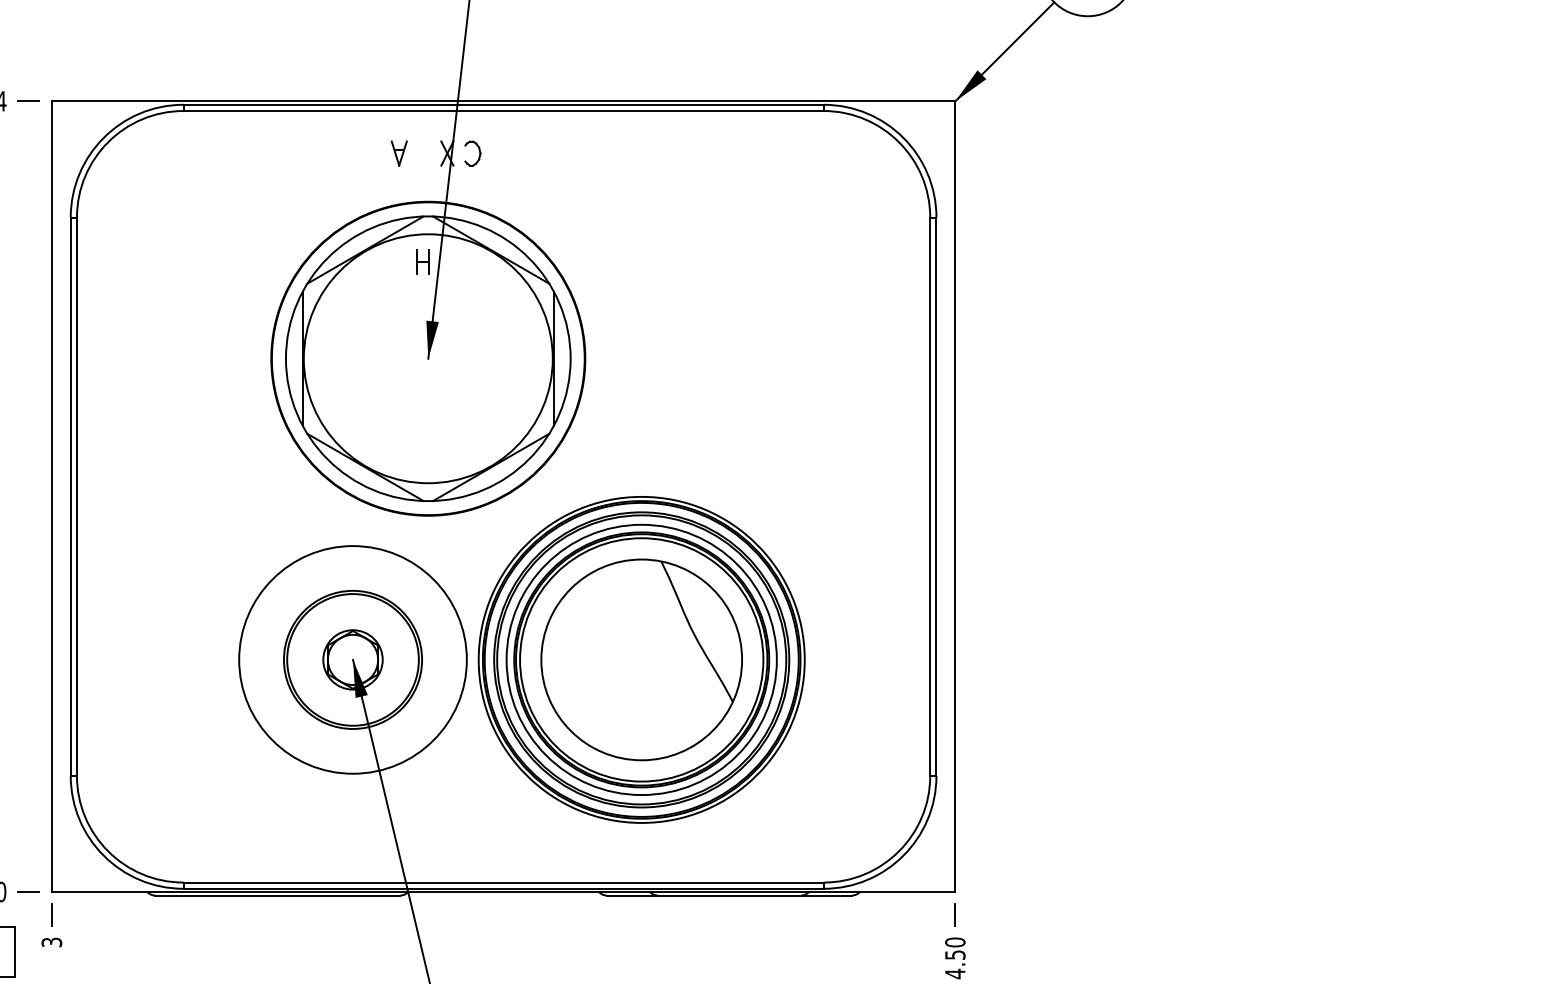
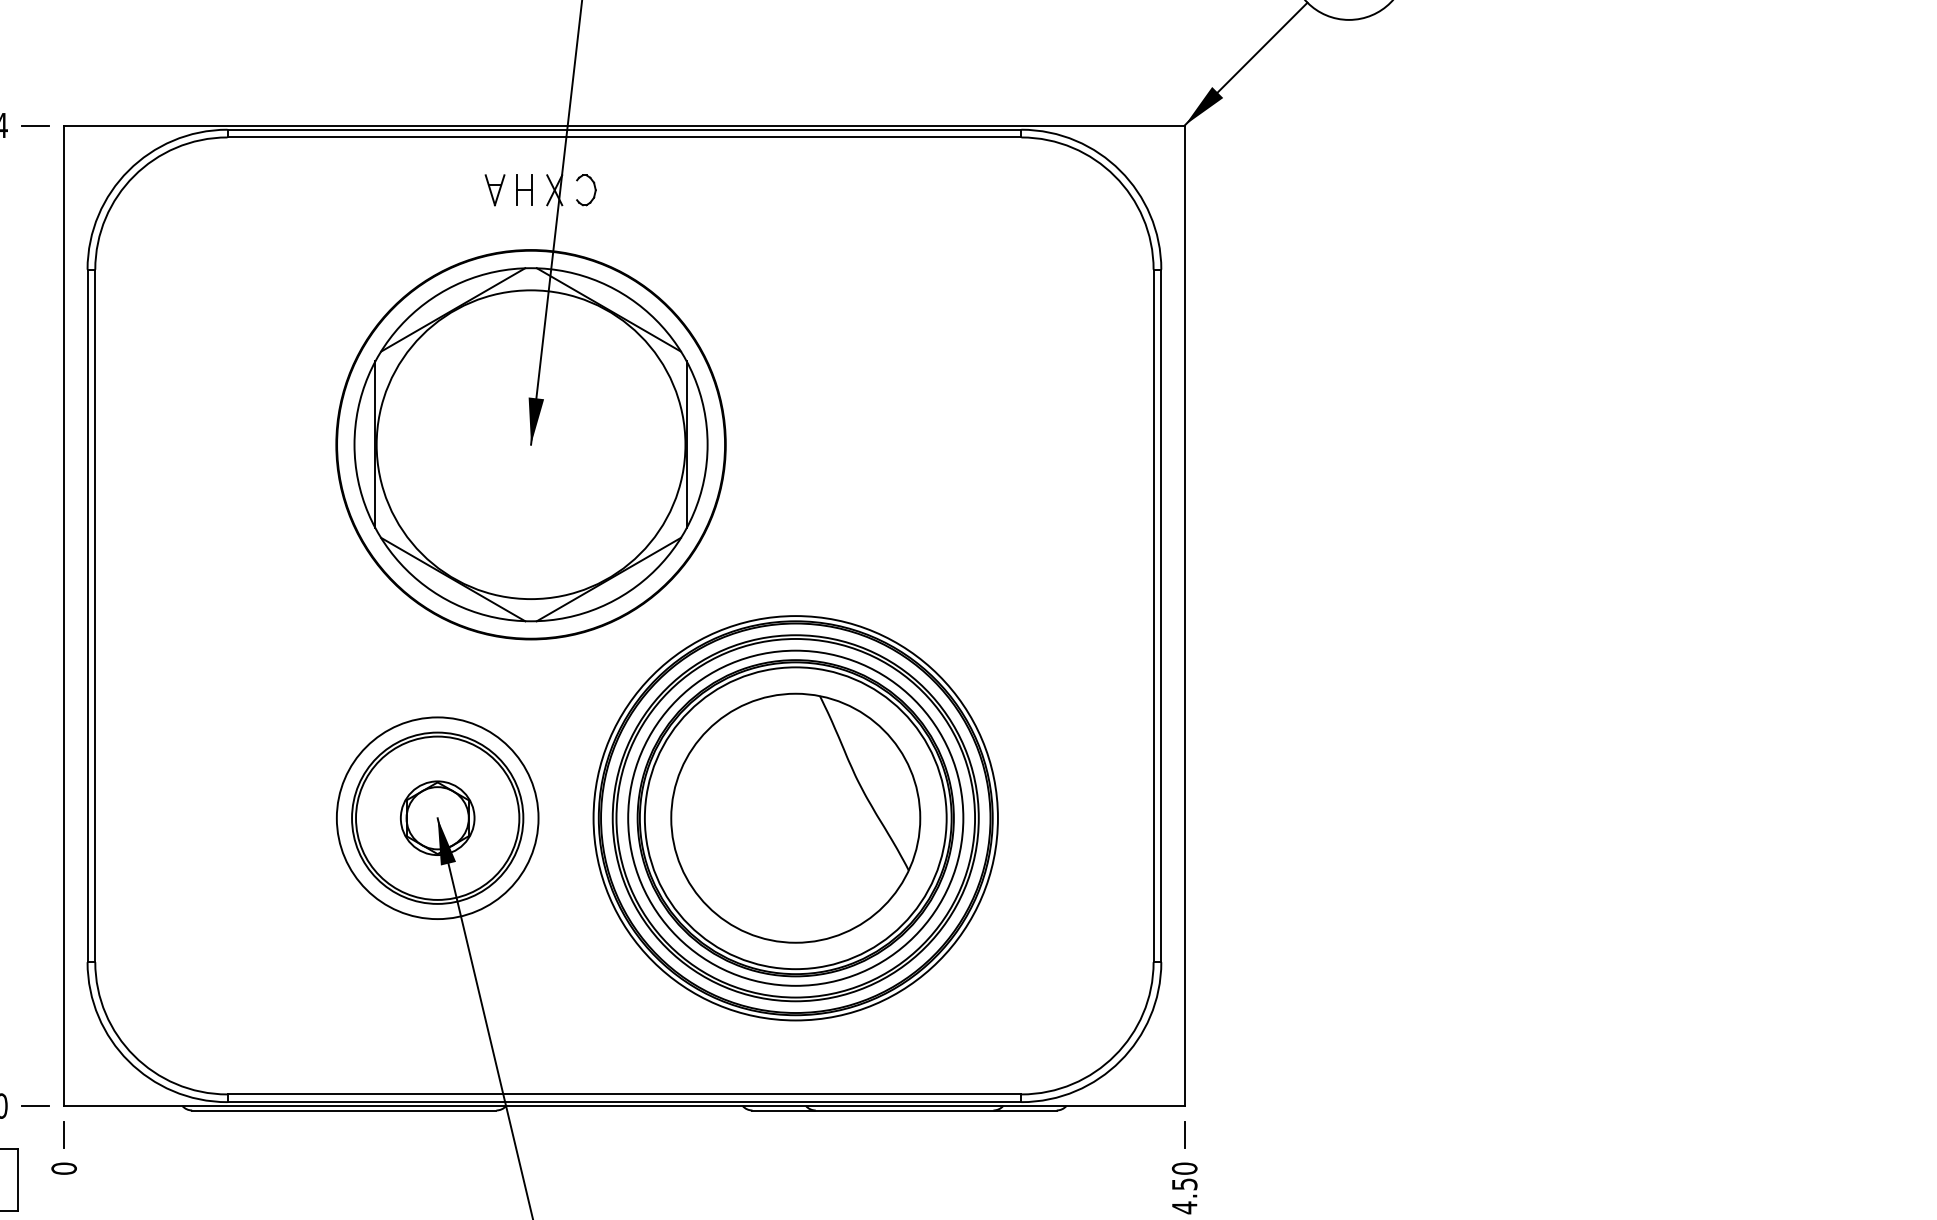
part: (422, 261) -> (523, 190), moved
circle: (352, 659) -> (437, 817), size x0.71
text: (51, 942) -> (63, 1168), 3 -> 0

